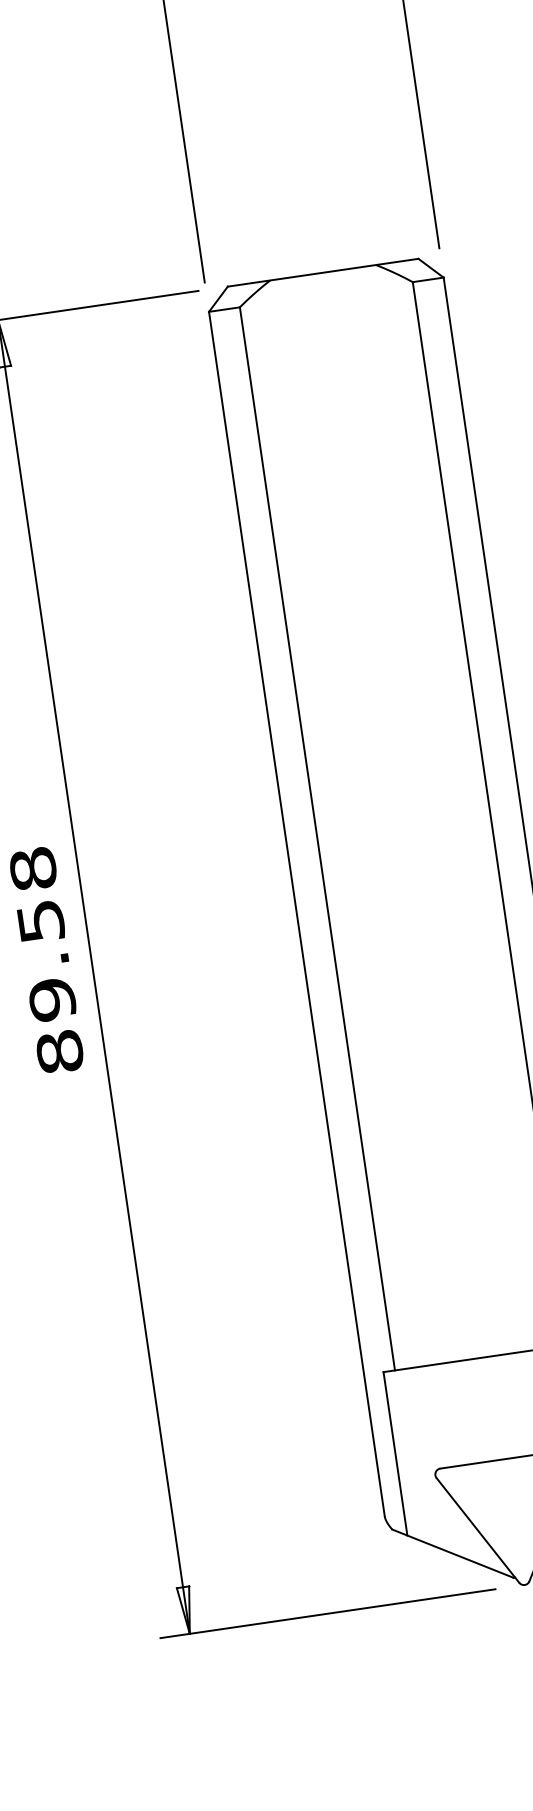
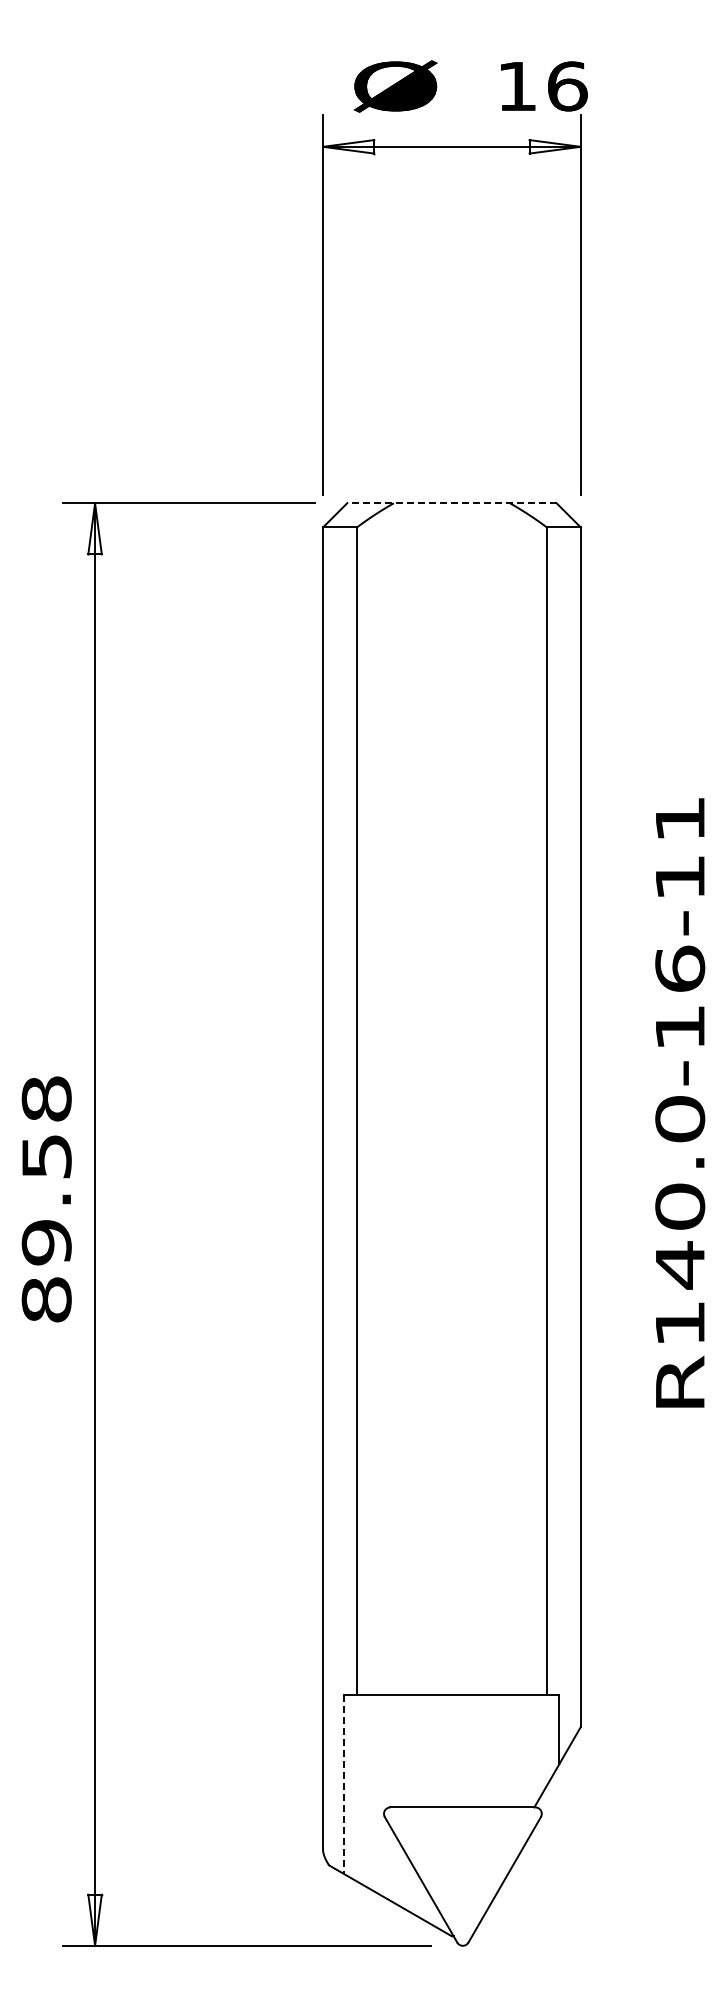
line: (322, 273) -> (451, 503), solid -> dashed
line: (395, 1453) -> (344, 1784), solid -> dashed

